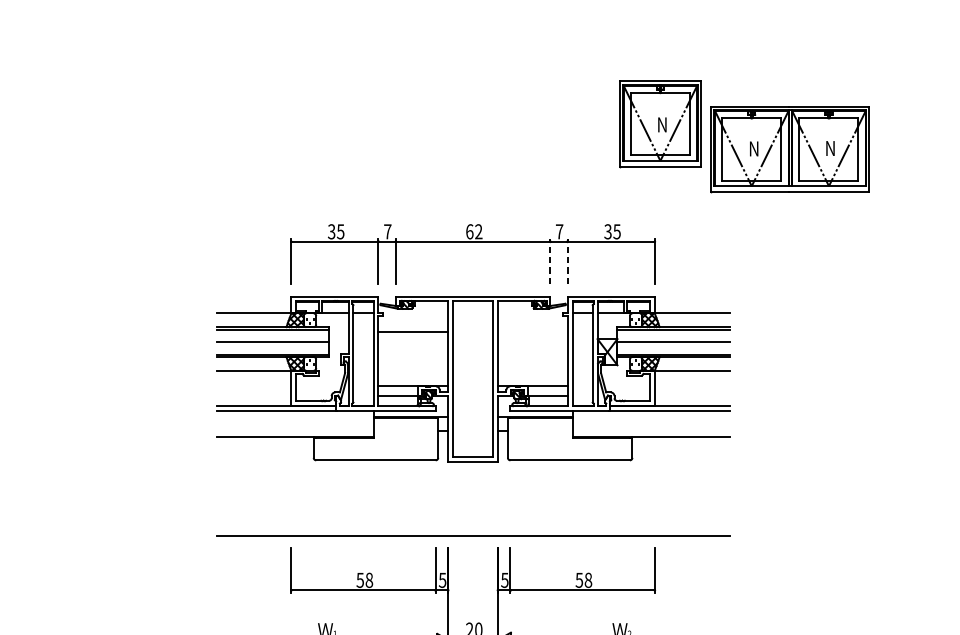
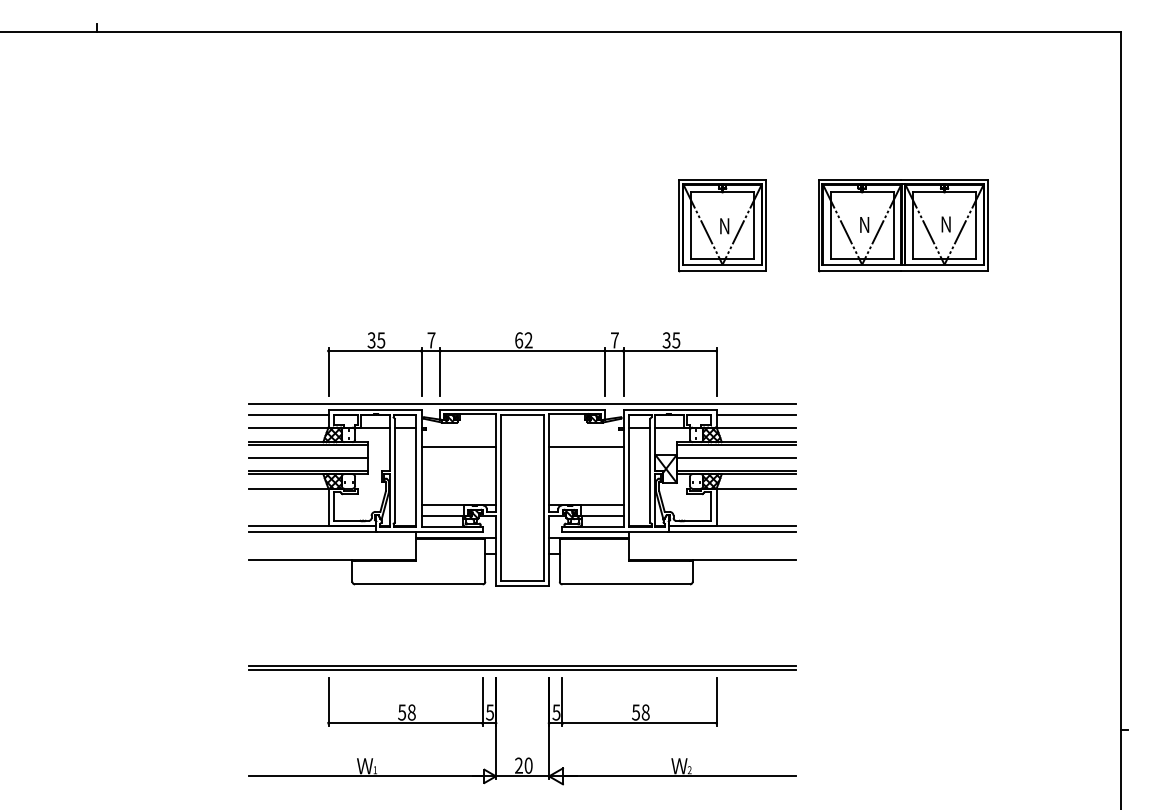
part: (790, 149) -> (903, 225), moved
line: (549, 261) -> (604, 372), dashed -> solid
line: (567, 261) -> (623, 372), dashed -> solid
line: (473, 291) -> (522, 404), added
line: (253, 302) -> (288, 415), added
line: (692, 302) -> (756, 415), added
line: (532, 332) -> (586, 447), added
line: (473, 540) -> (522, 670), added

